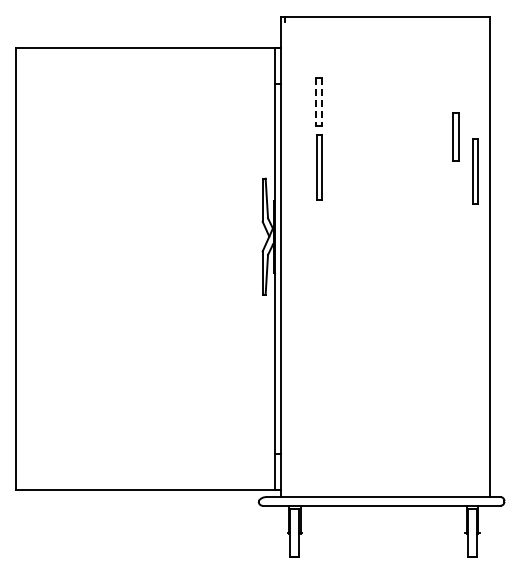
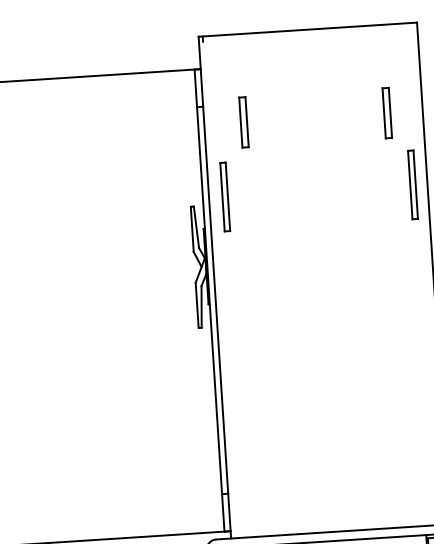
line: (315, 101) -> (240, 122), dashed -> solid
line: (321, 101) -> (247, 122), dashed -> solid
part: (455, 136) -> (387, 113), moved
part: (319, 167) -> (225, 197), moved

